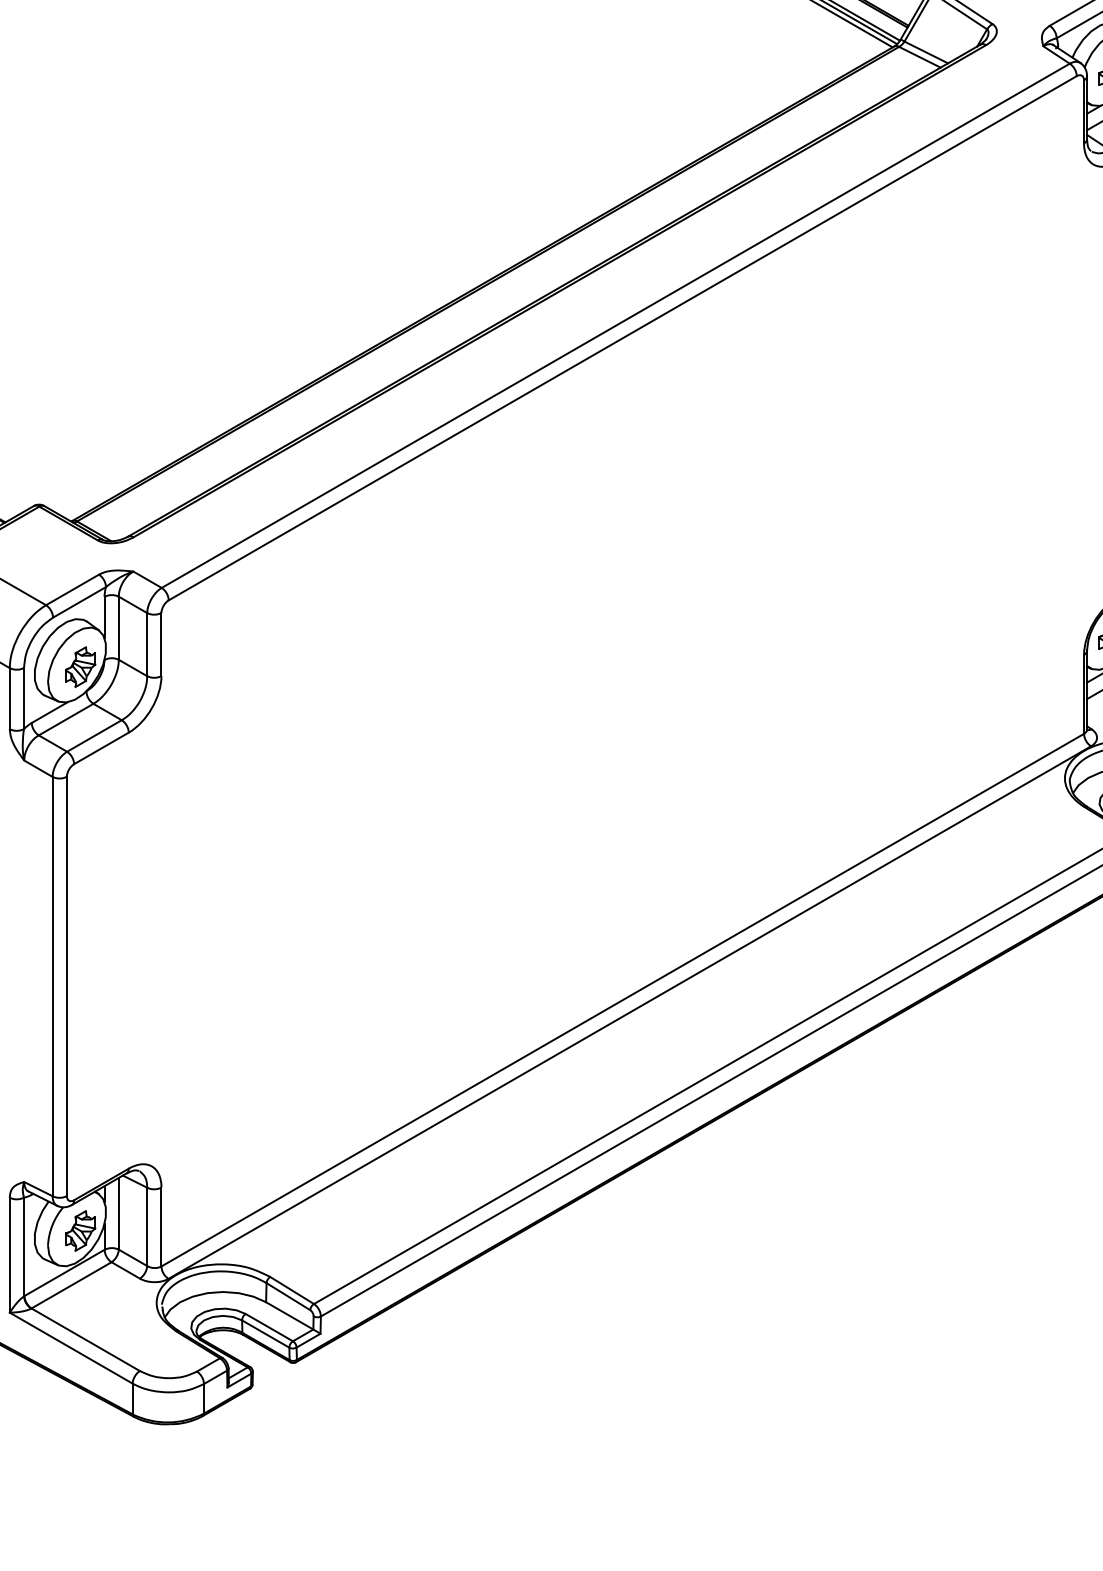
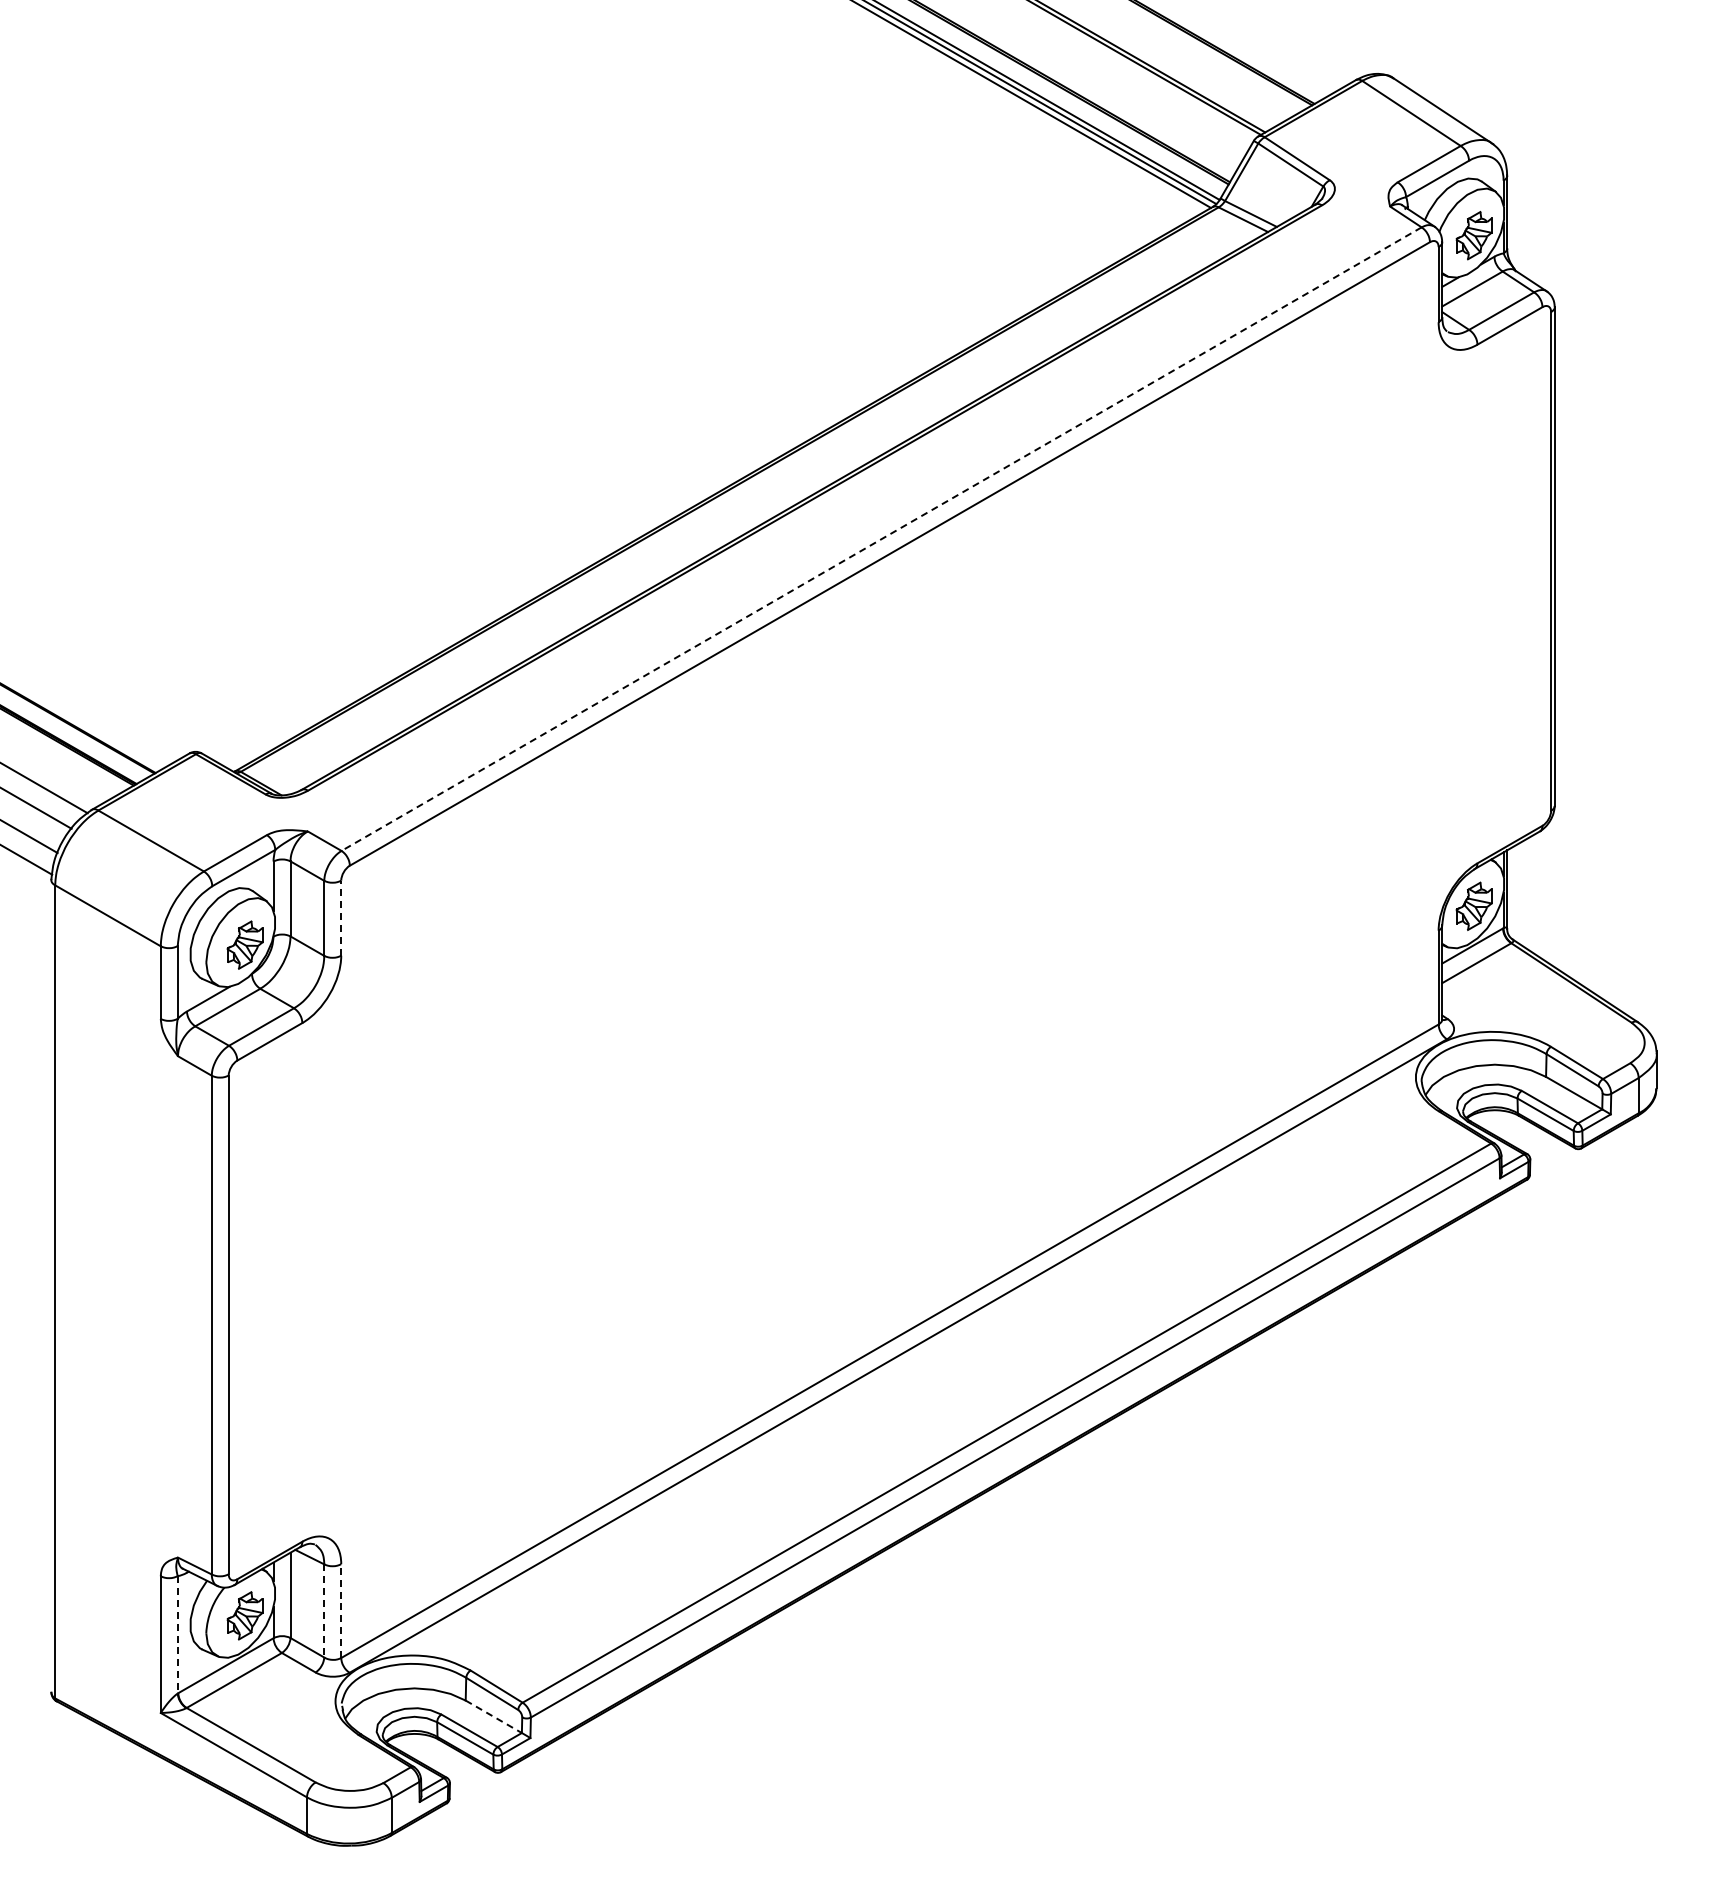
line: (615, 326) -> (881, 539), solid -> dashed
line: (161, 644) -> (341, 918), solid -> dashed
line: (147, 1226) -> (324, 1610), solid -> dashed
line: (161, 1227) -> (341, 1611), solid -> dashed
line: (23, 1246) -> (177, 1634), solid -> dashed
line: (290, 1316) -> (494, 1717), solid -> dashed

